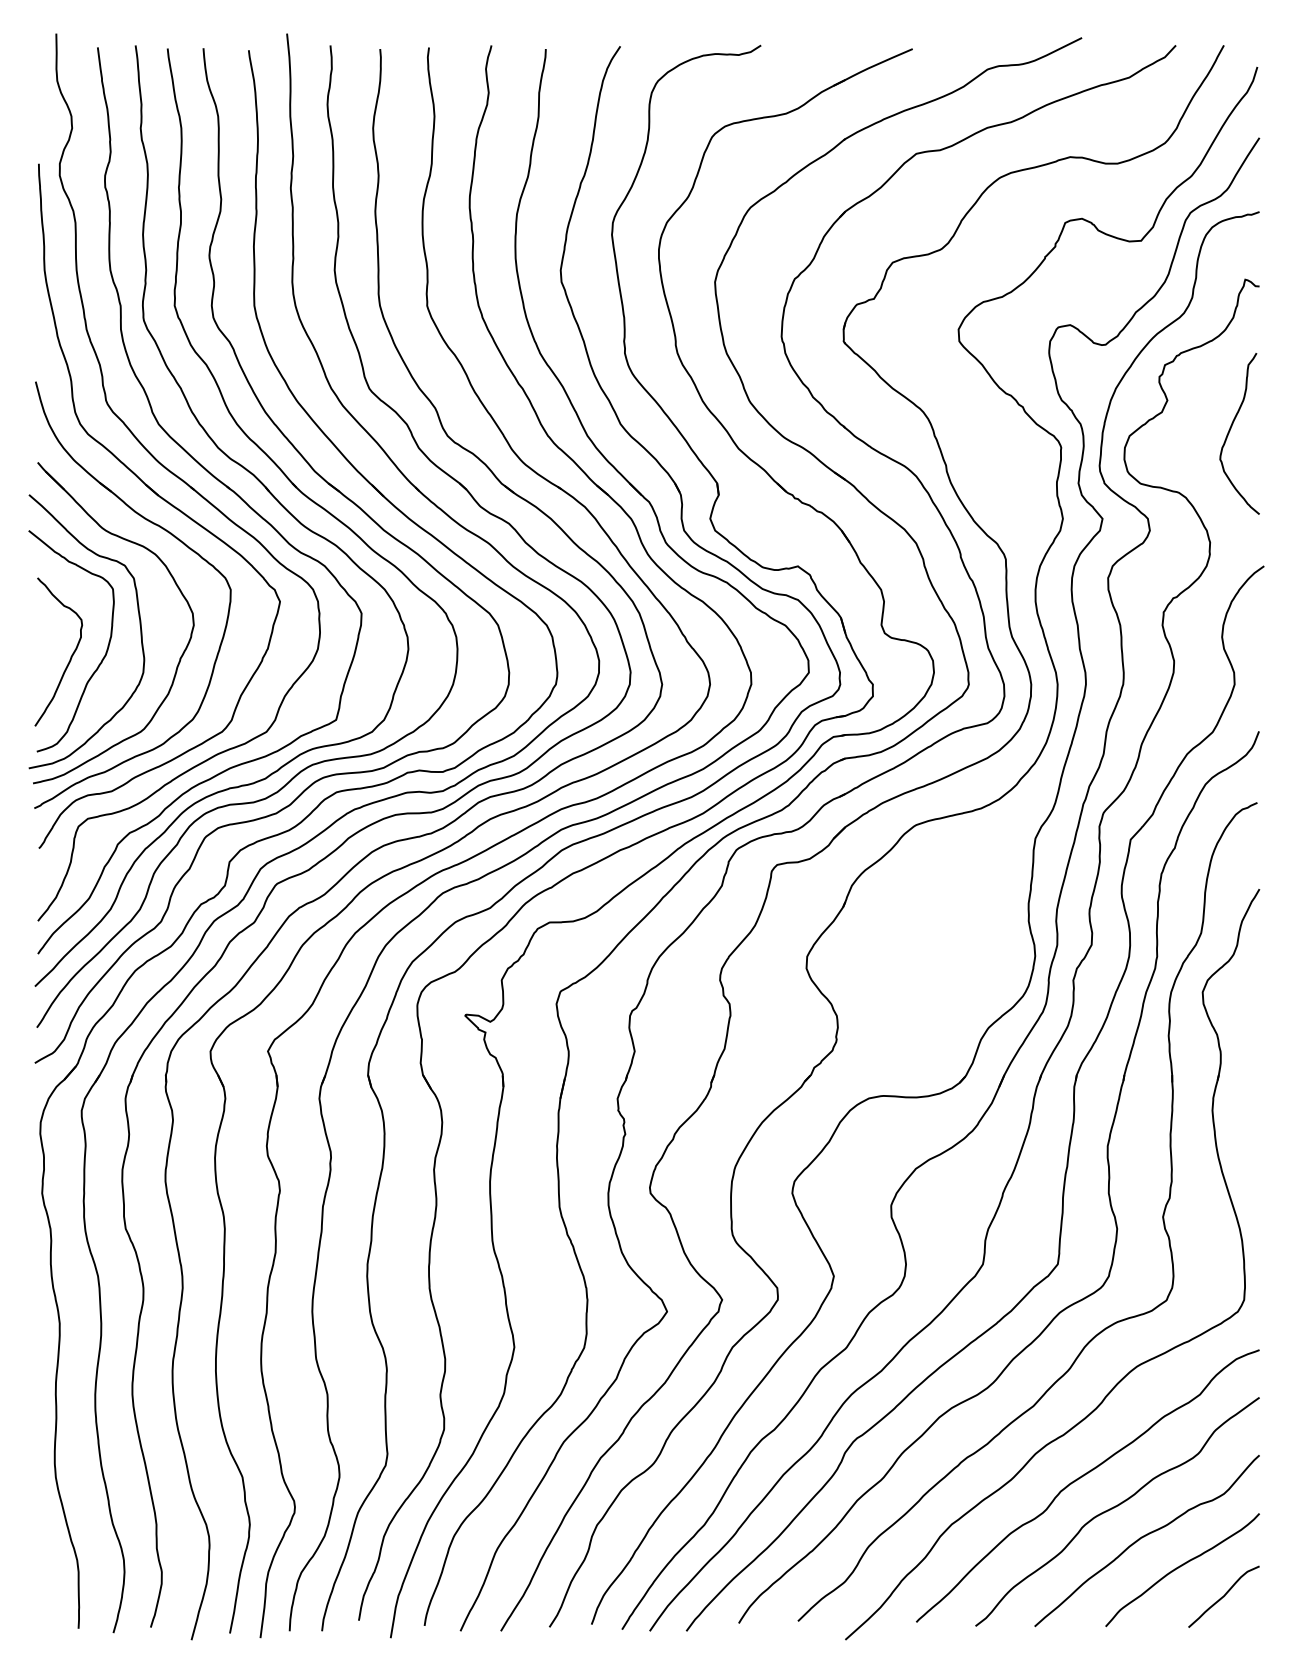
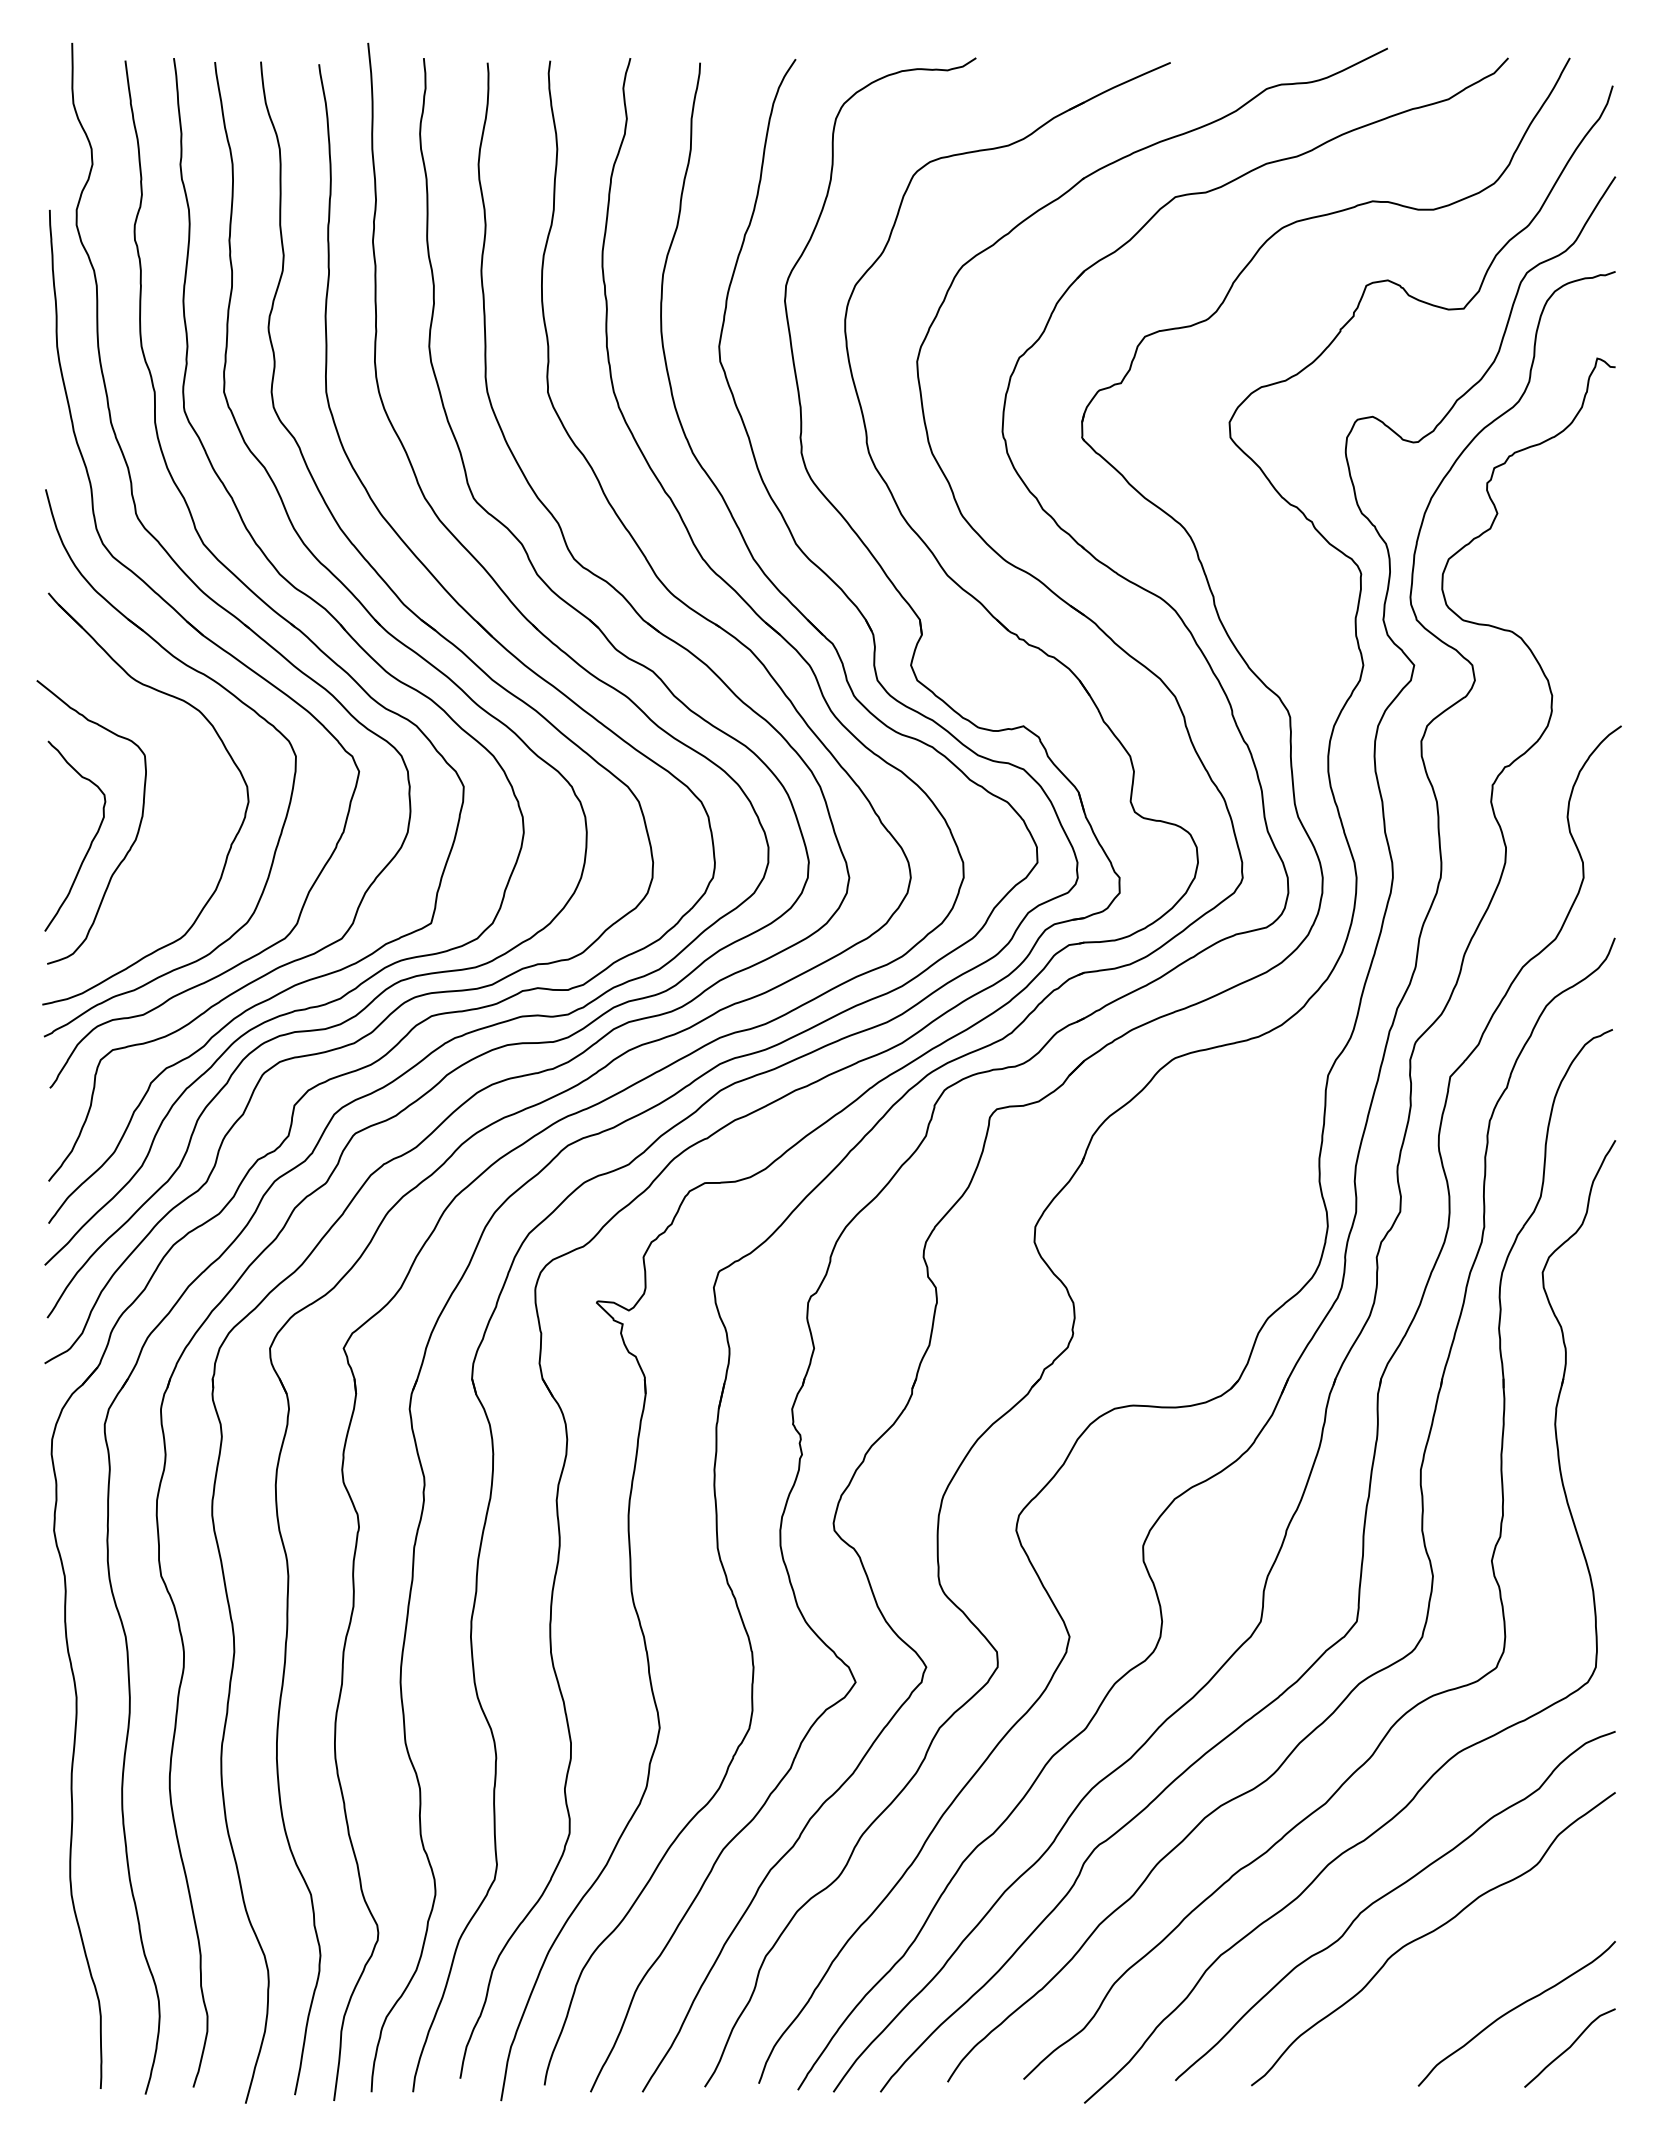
curve: (1231, 428) -> (1579, 549), removed
curve: (139, 628) -> (179, 805), removed
curve: (1144, 1537) -> (1467, 1971), removed

